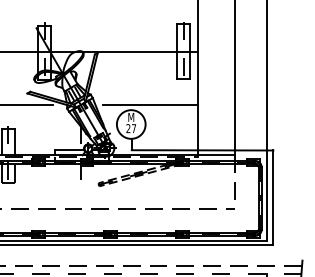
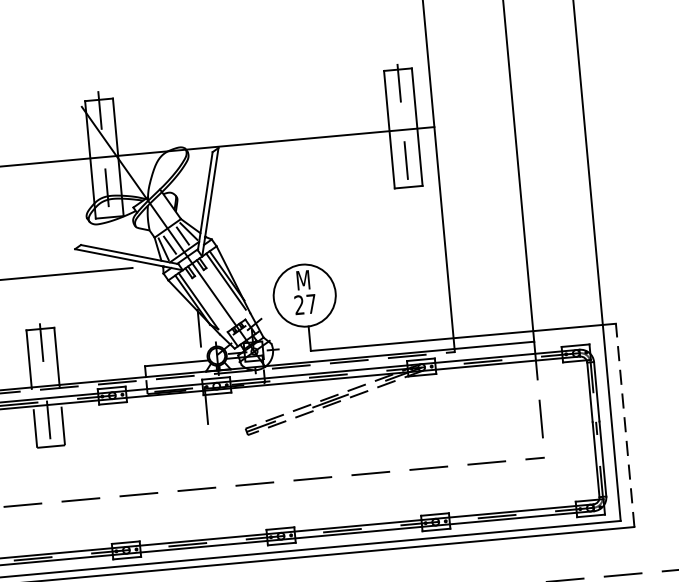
line: (150, 104) -> (342, 248), removed
line: (273, 197) -> (625, 424), solid -> dashed

